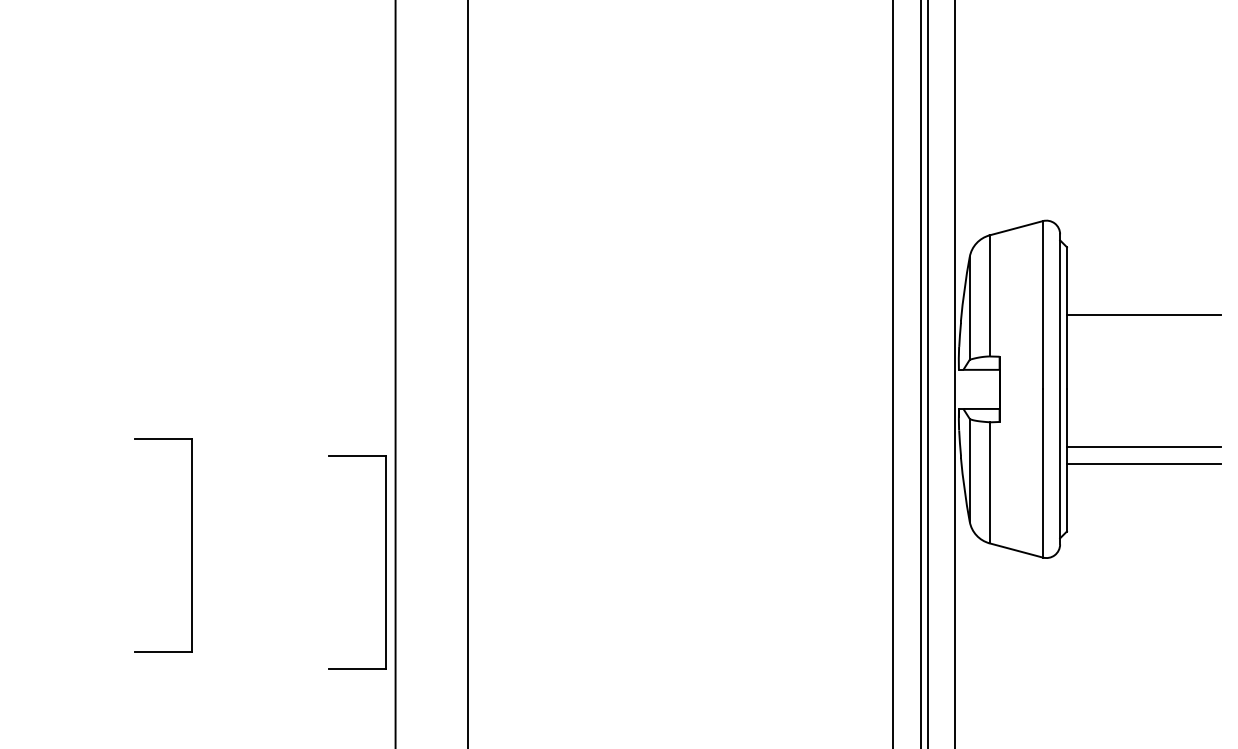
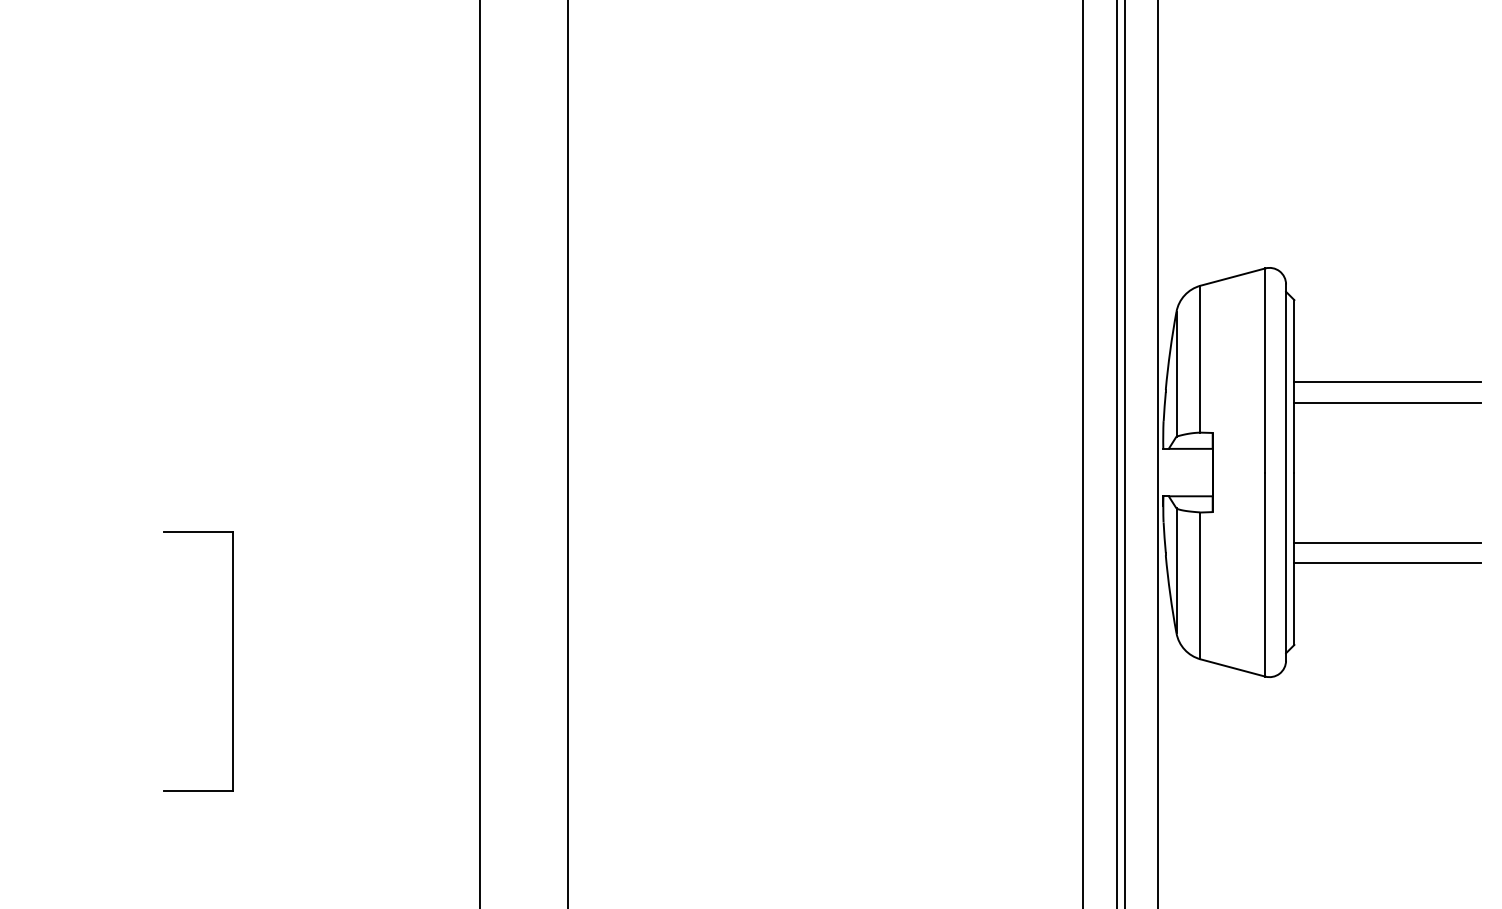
line: (1143, 331) -> (1387, 402), added
part: (385, 562) -> (467, 682), removed

